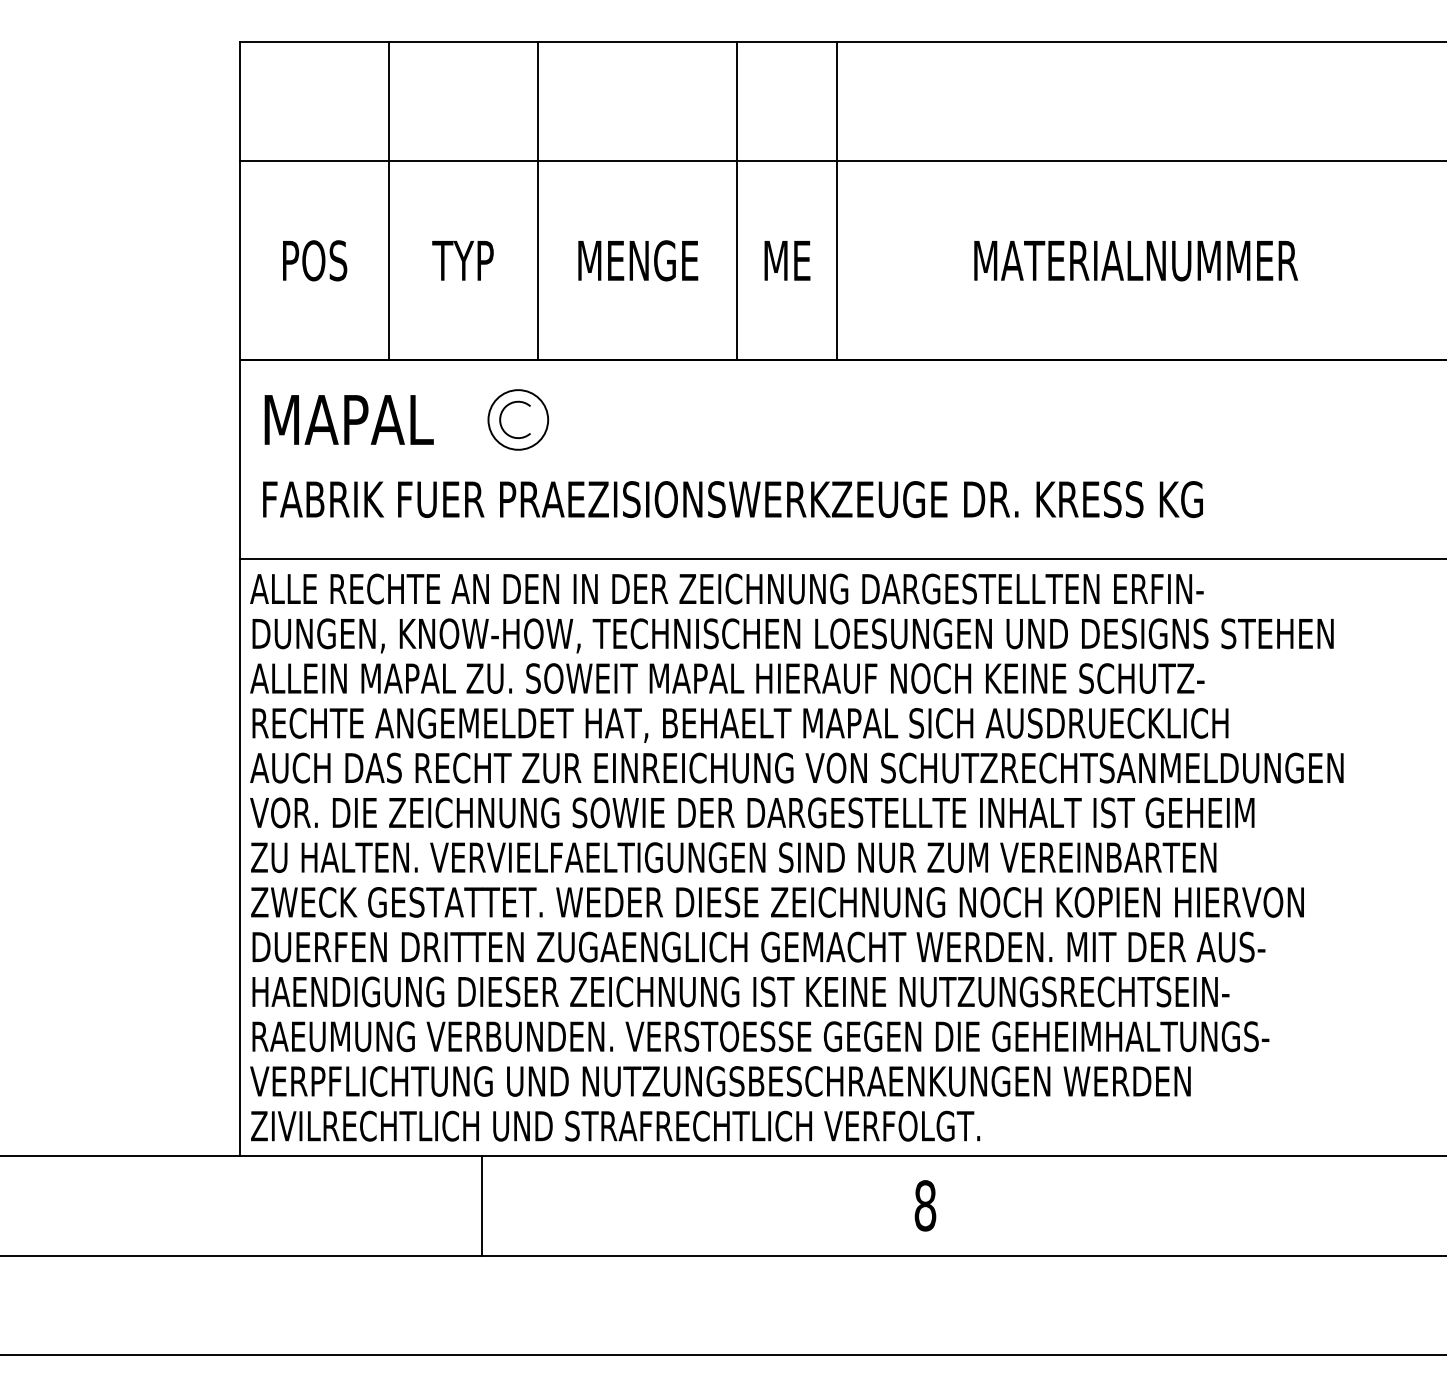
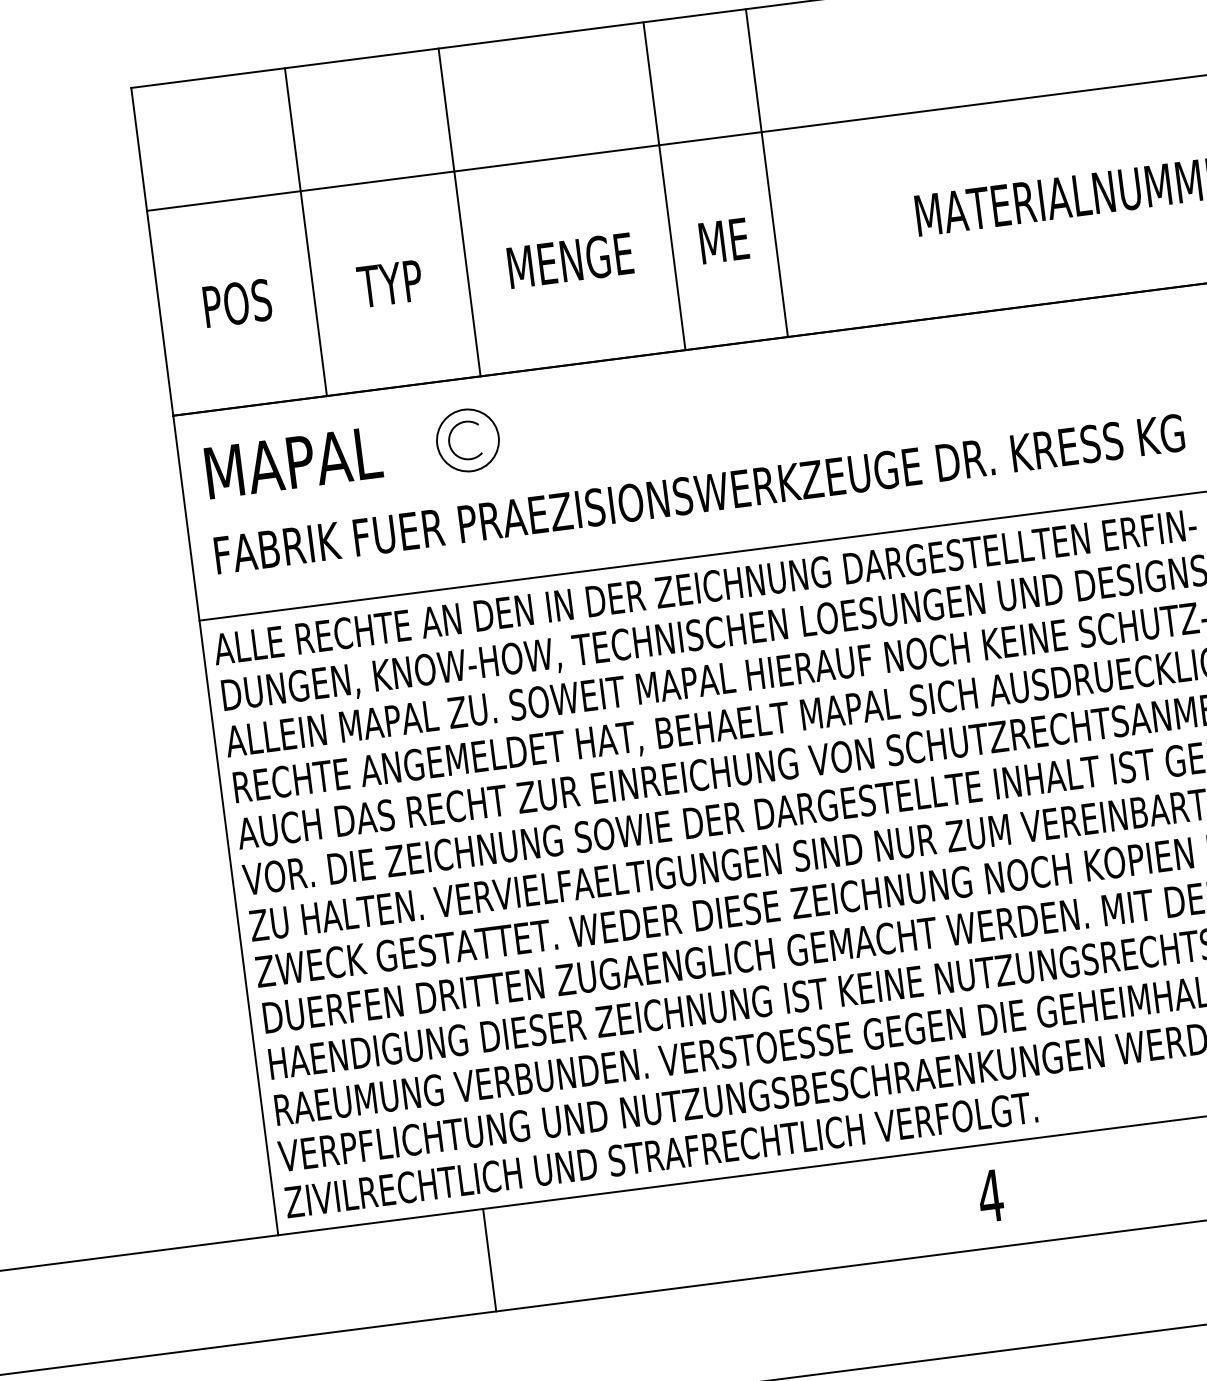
line: (481, 1205) -> (489, 1259), moved
text: (925, 1205) -> (990, 1195), 8 -> 4

